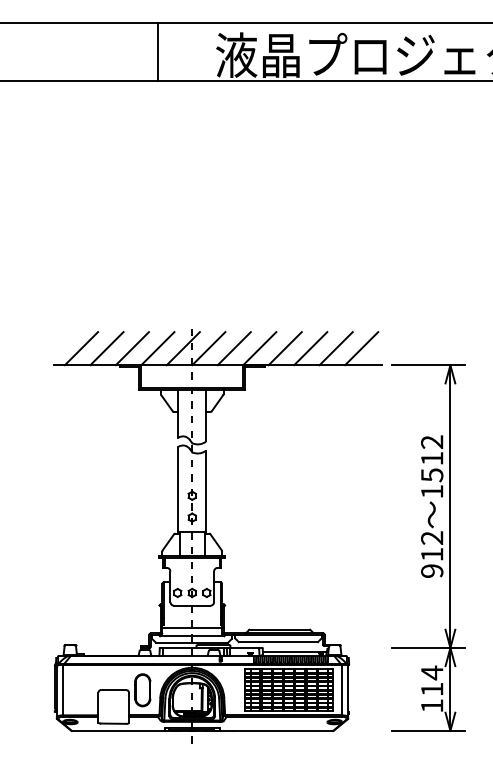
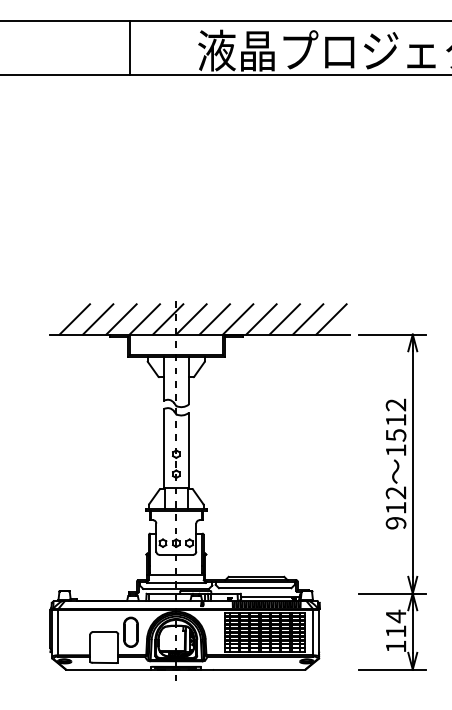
line: (157, 51) -> (129, 47), moved

